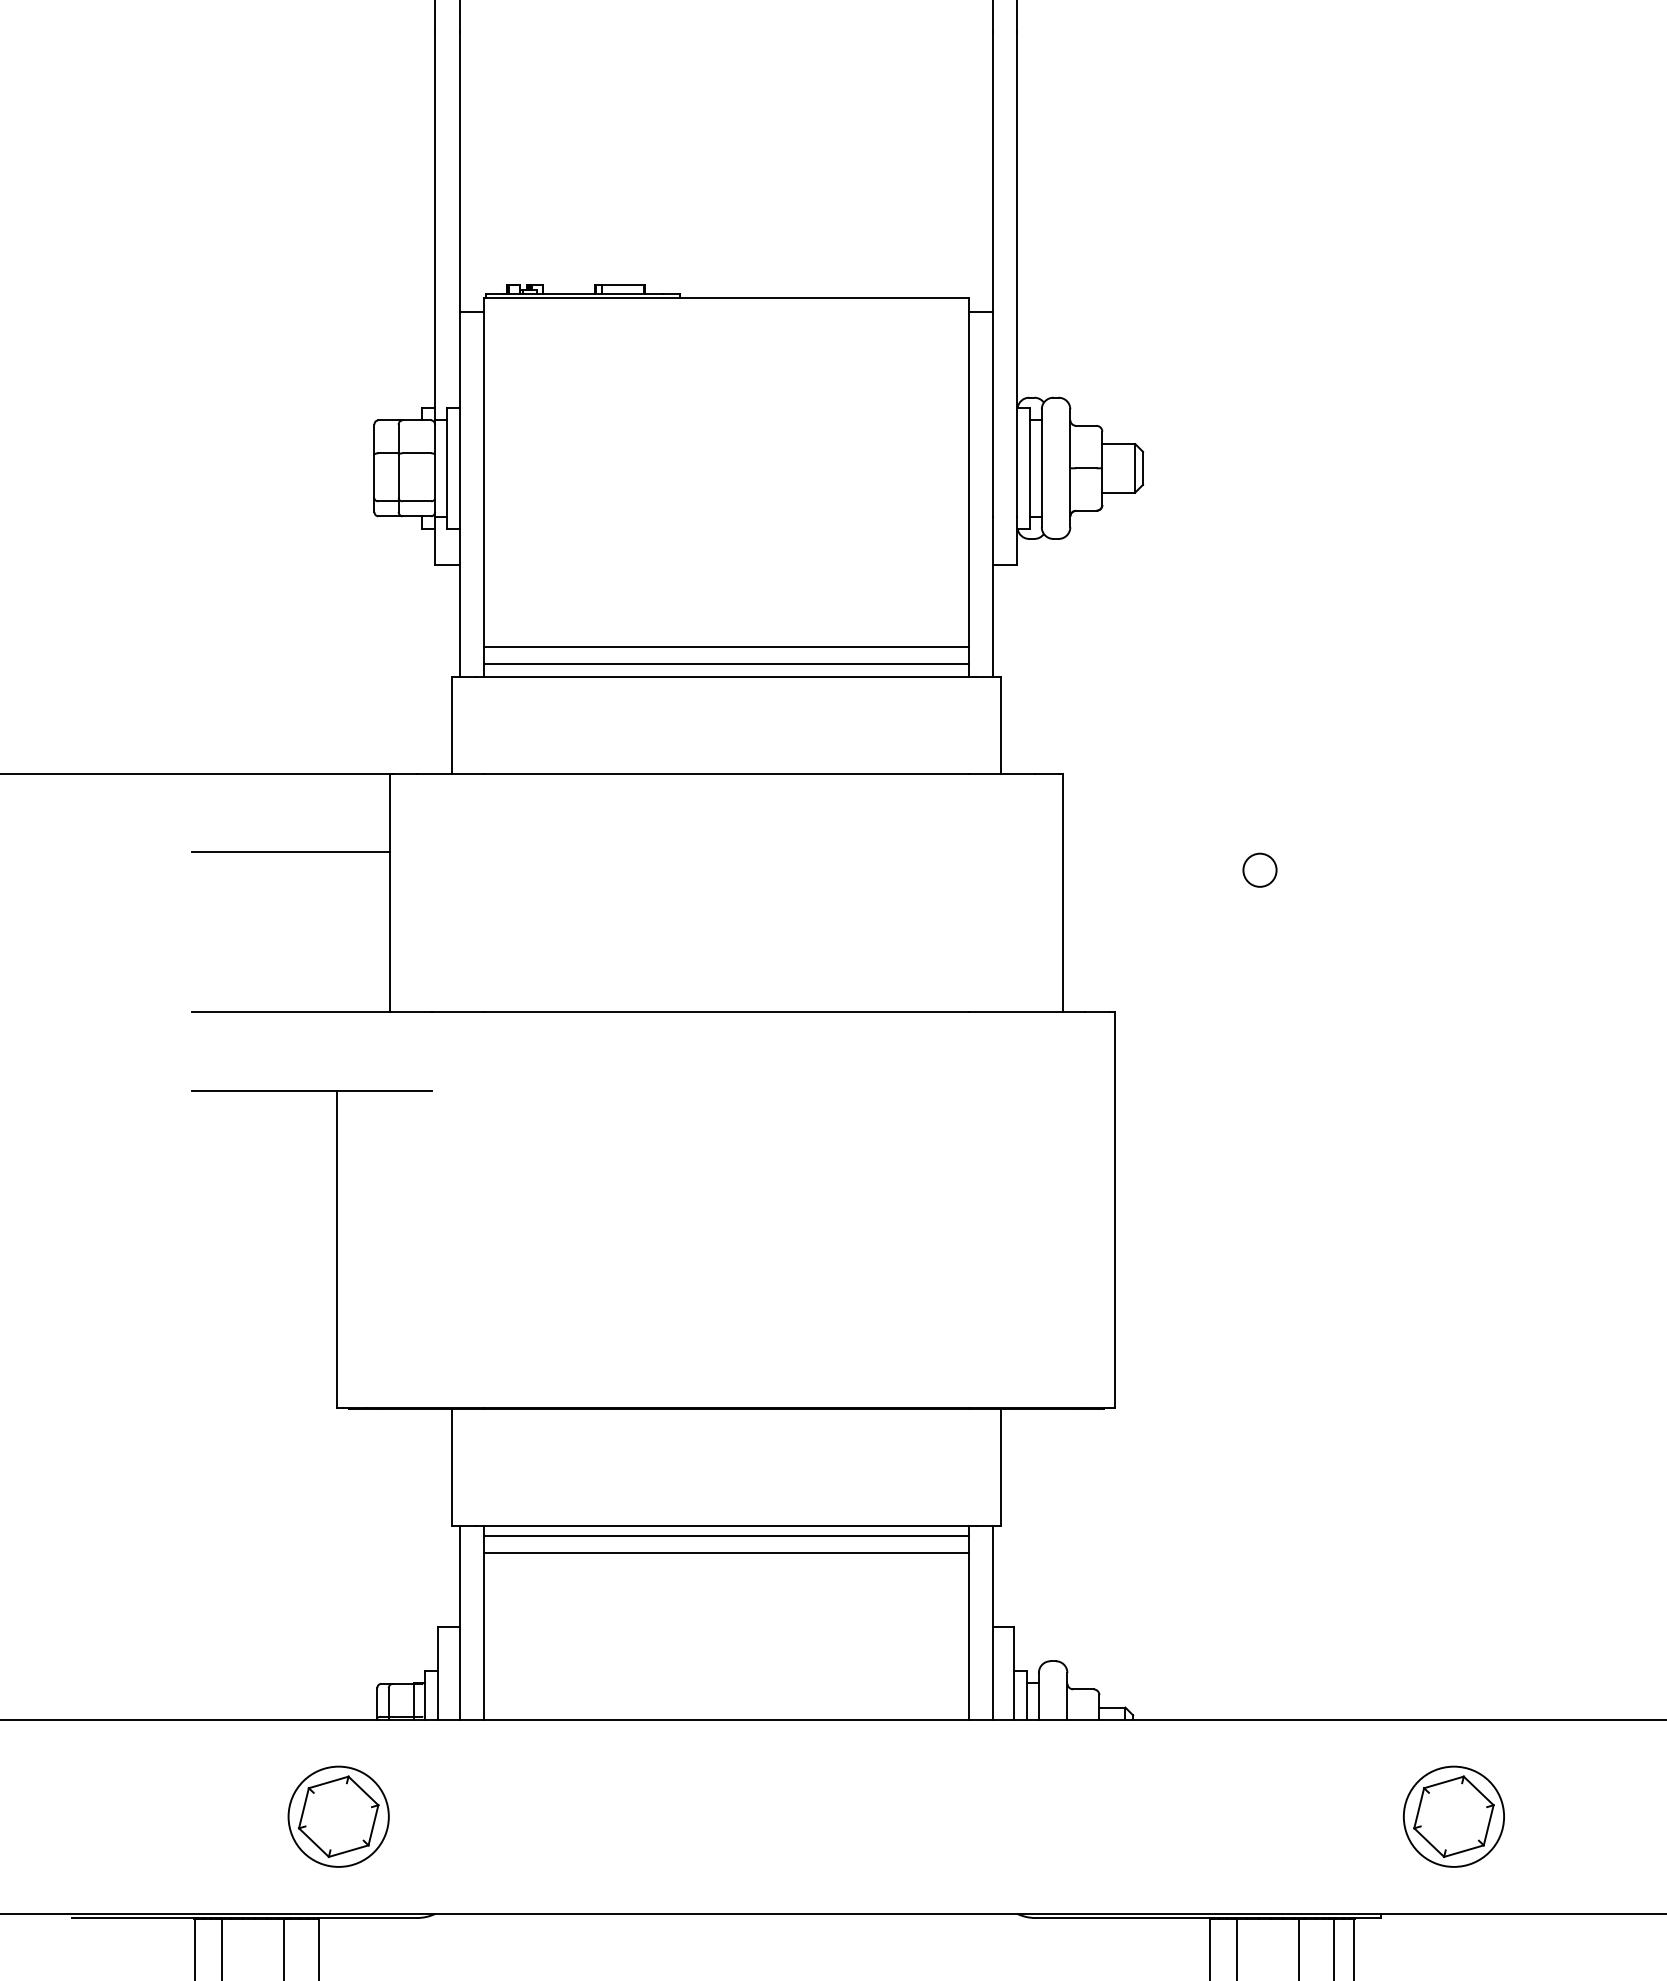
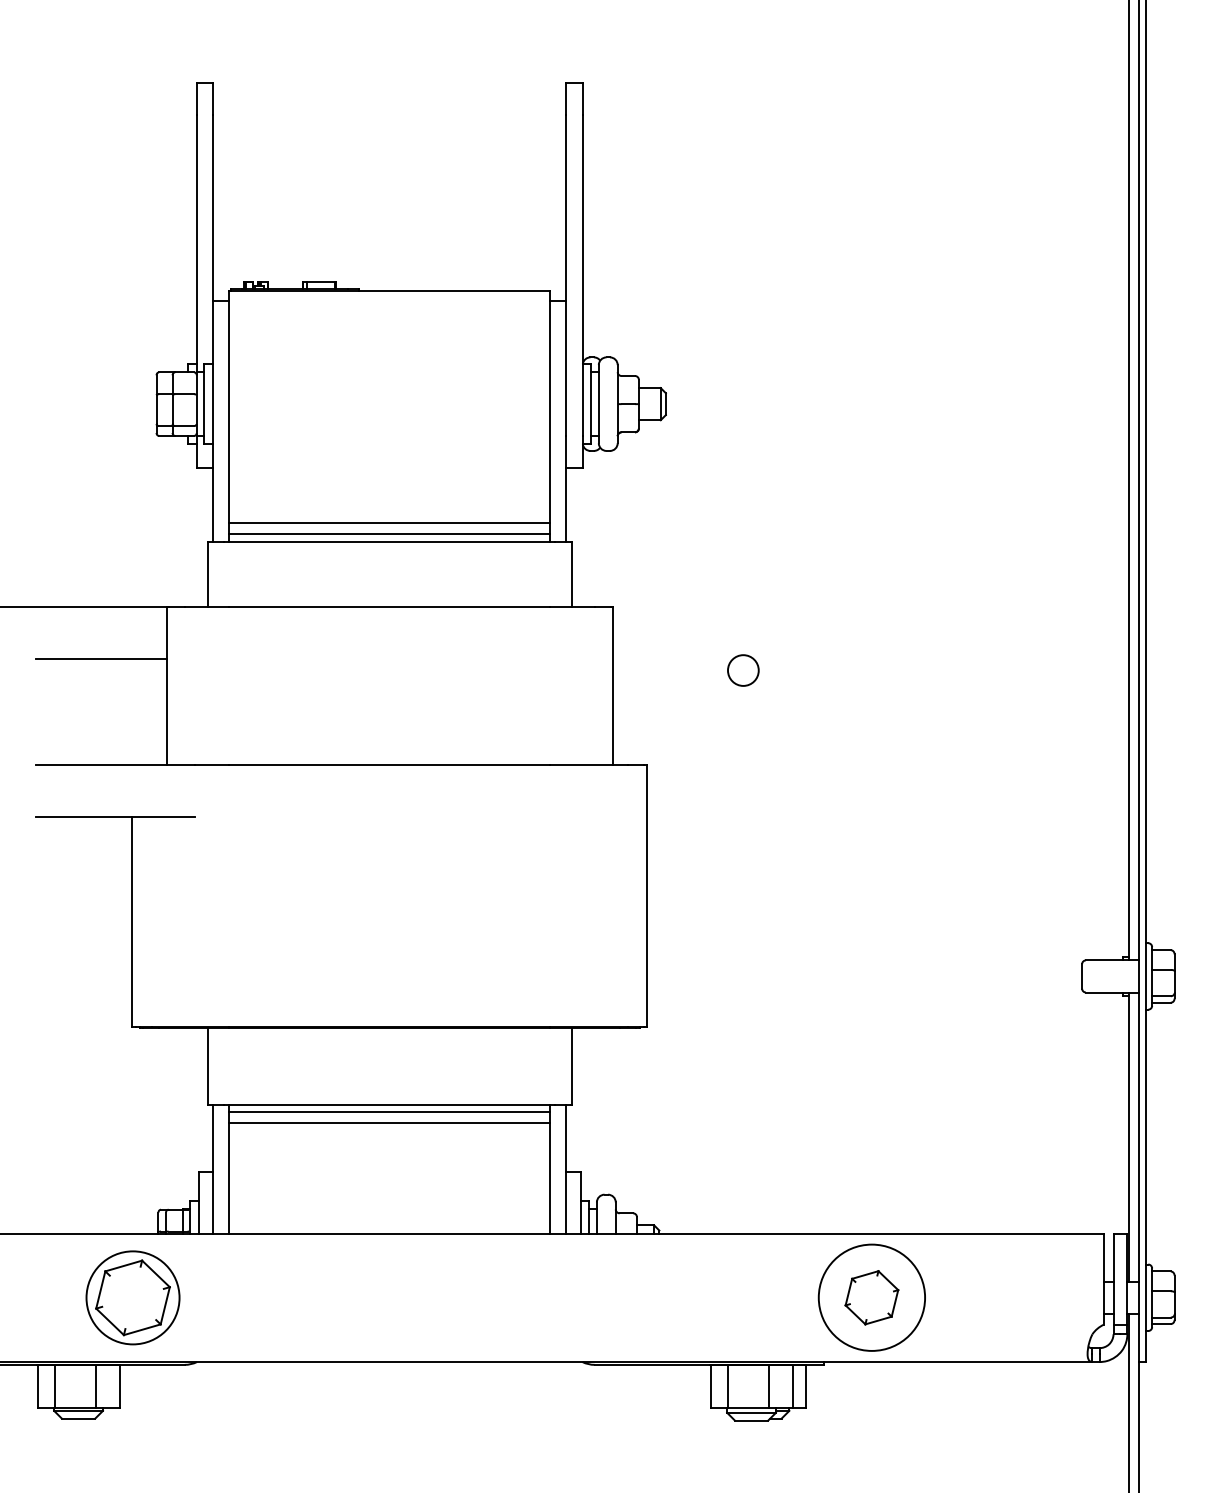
circle: (1260, 870) -> (743, 670), size x1.4
part: (338, 1816) -> (132, 1297), size x1.4
circle: (1453, 1816) -> (871, 1297), size x1.6

